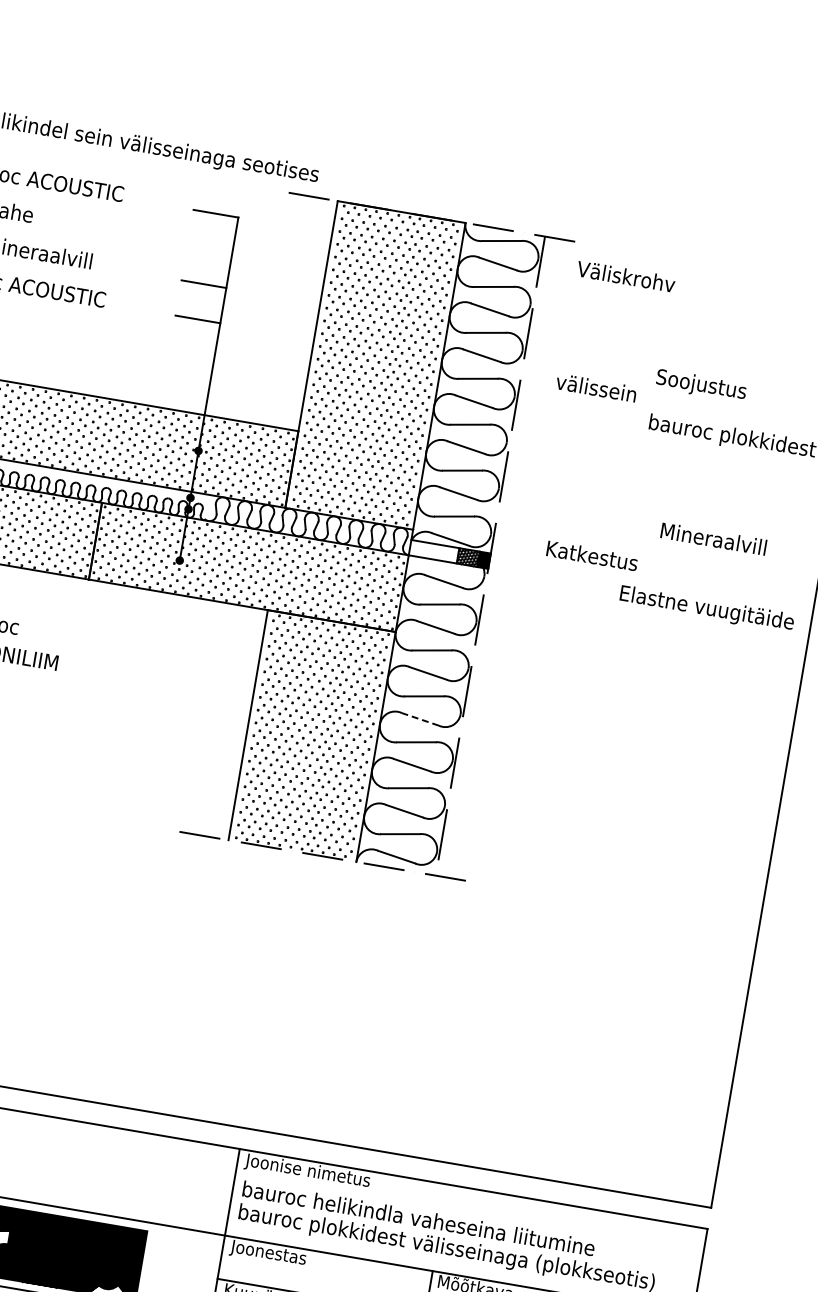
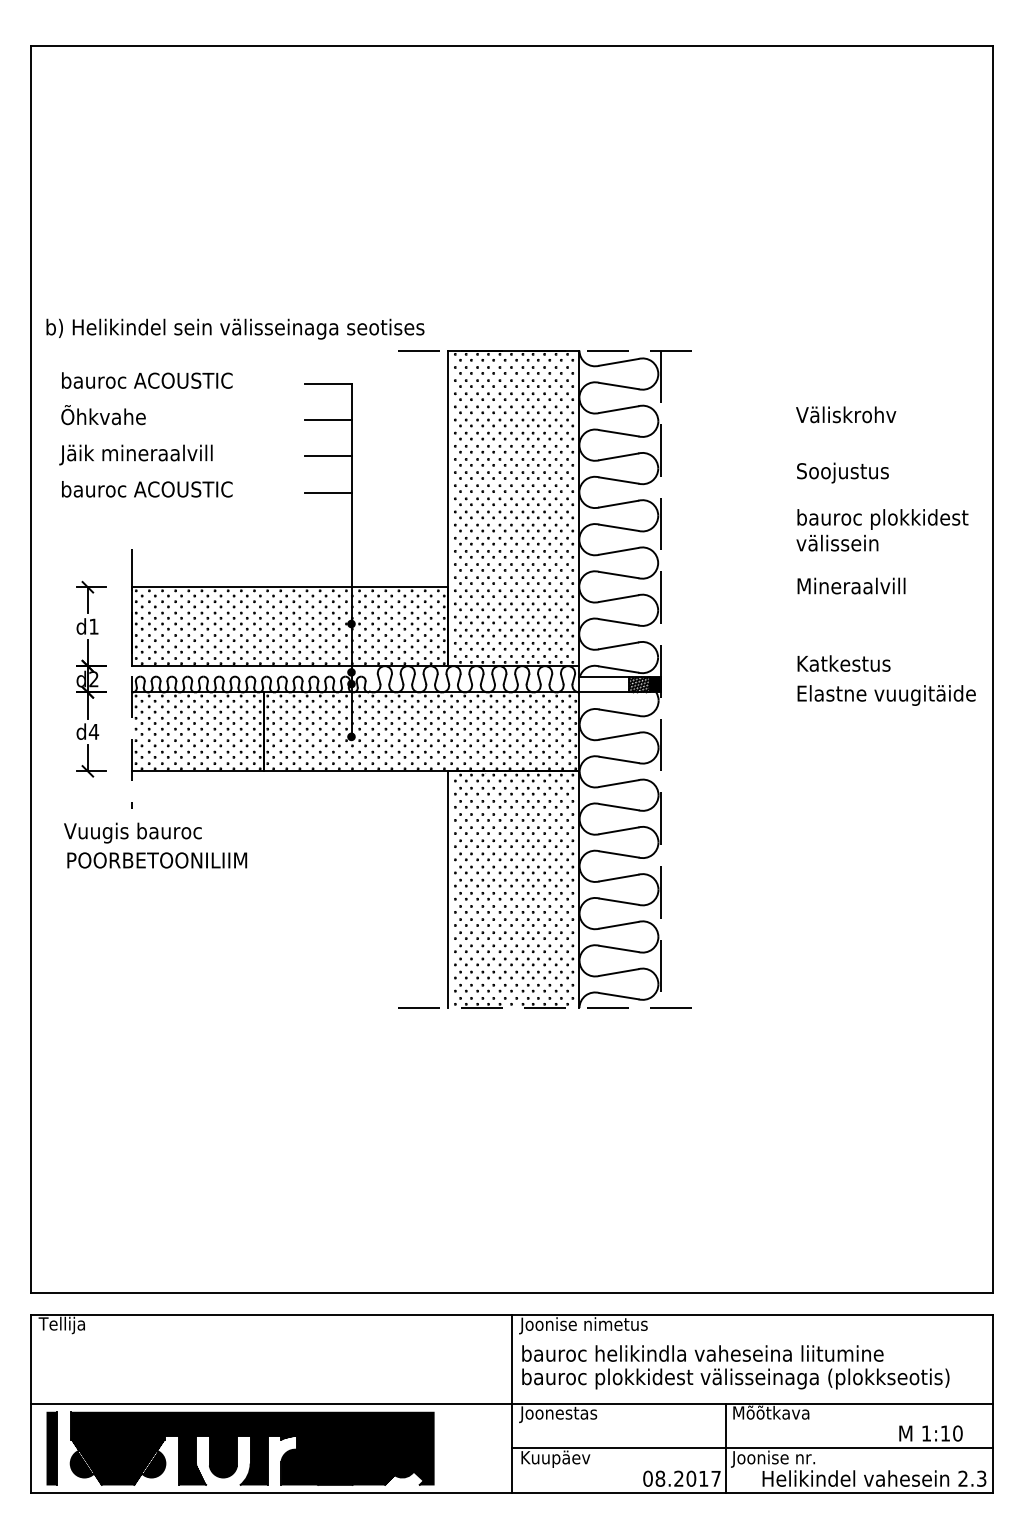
line: (209, 249) -> (328, 420), added
text: (626, 276) -> (846, 414), moved
text: (596, 387) -> (837, 542), moved
text: (713, 538) -> (851, 585), moved
text: (591, 555) -> (843, 663), moved
line: (420, 719) -> (619, 854), dashed -> solid

